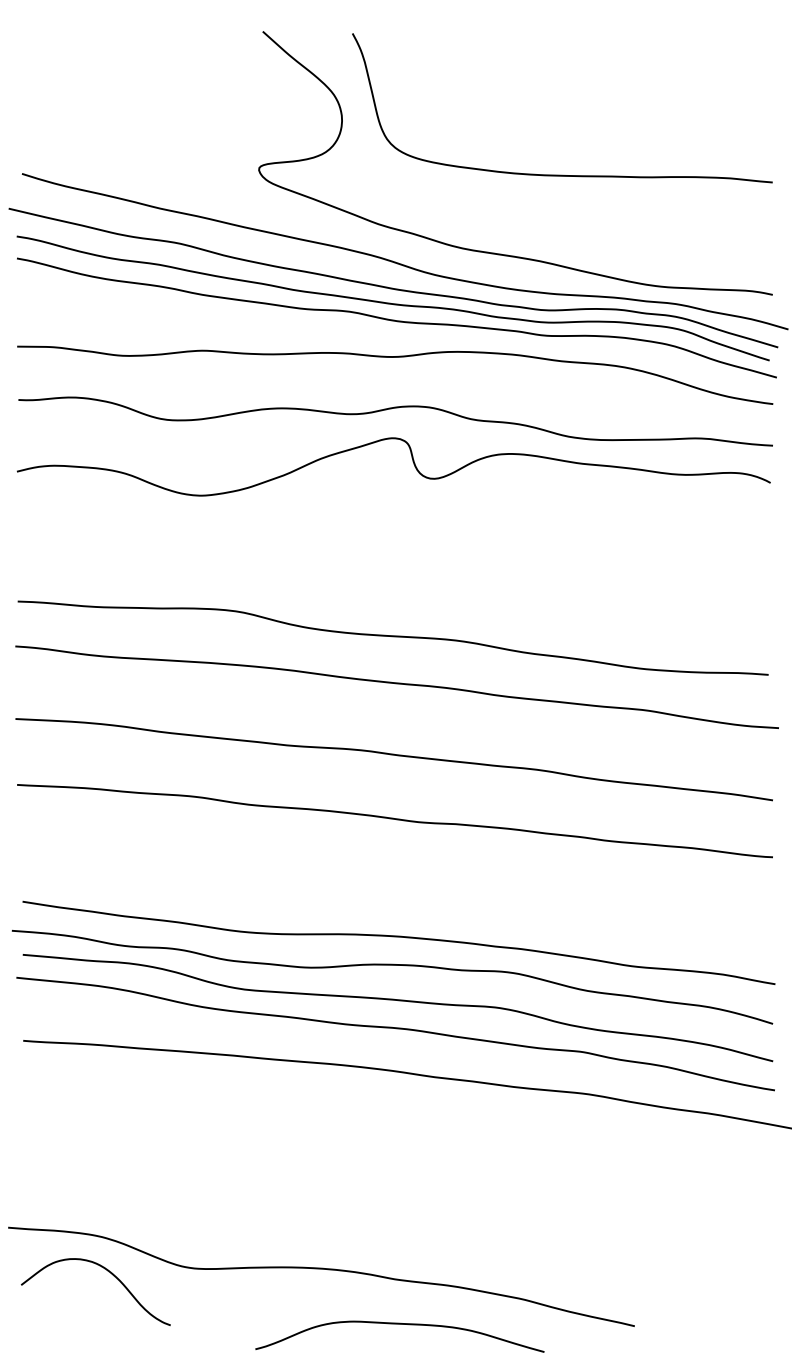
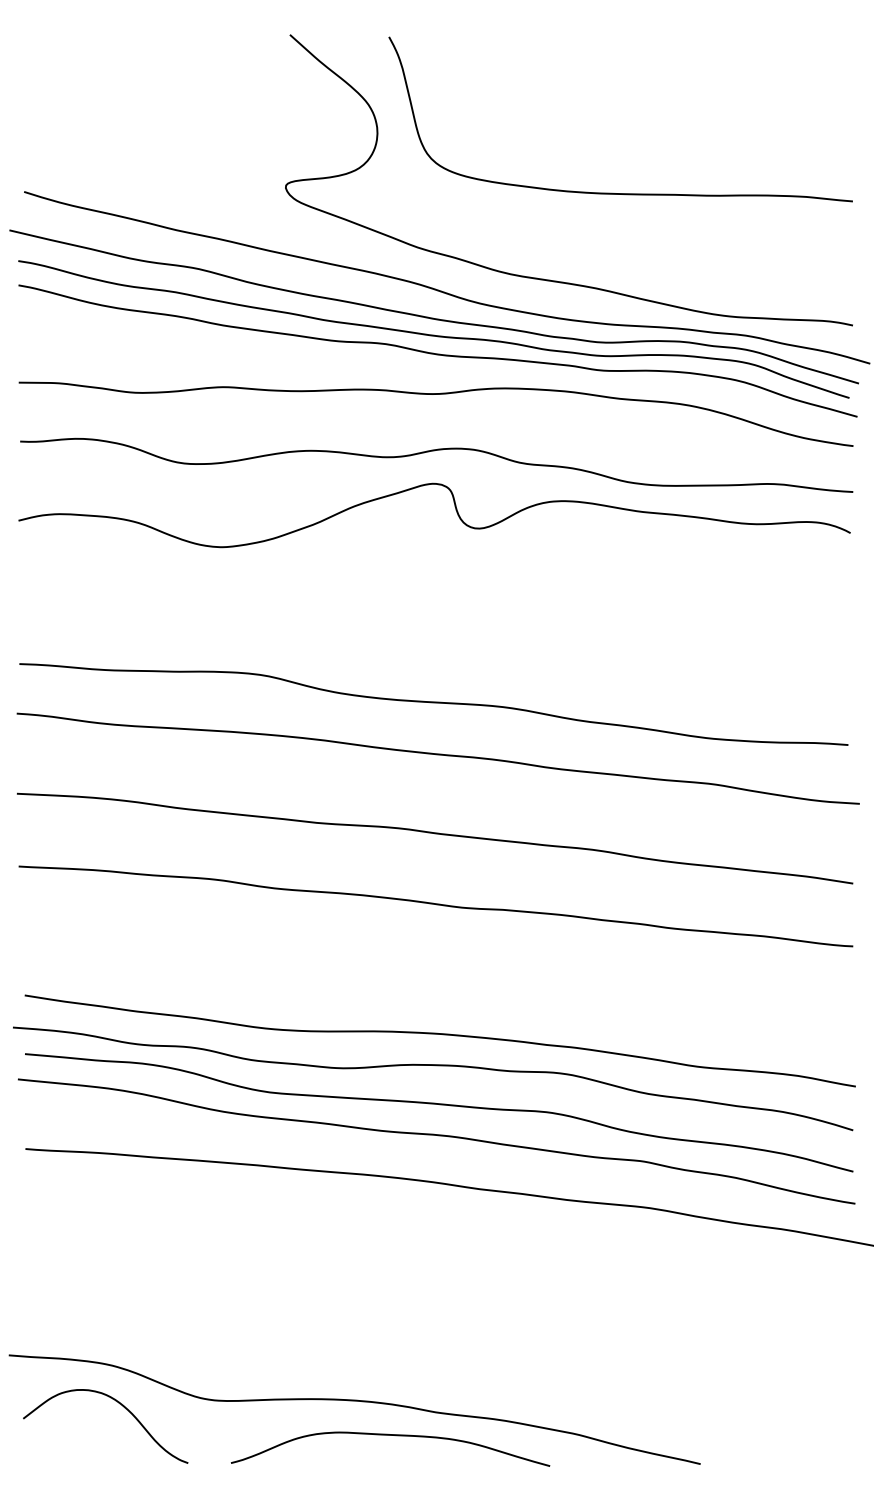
curve: (399, 1324) -> (390, 1435), moved

